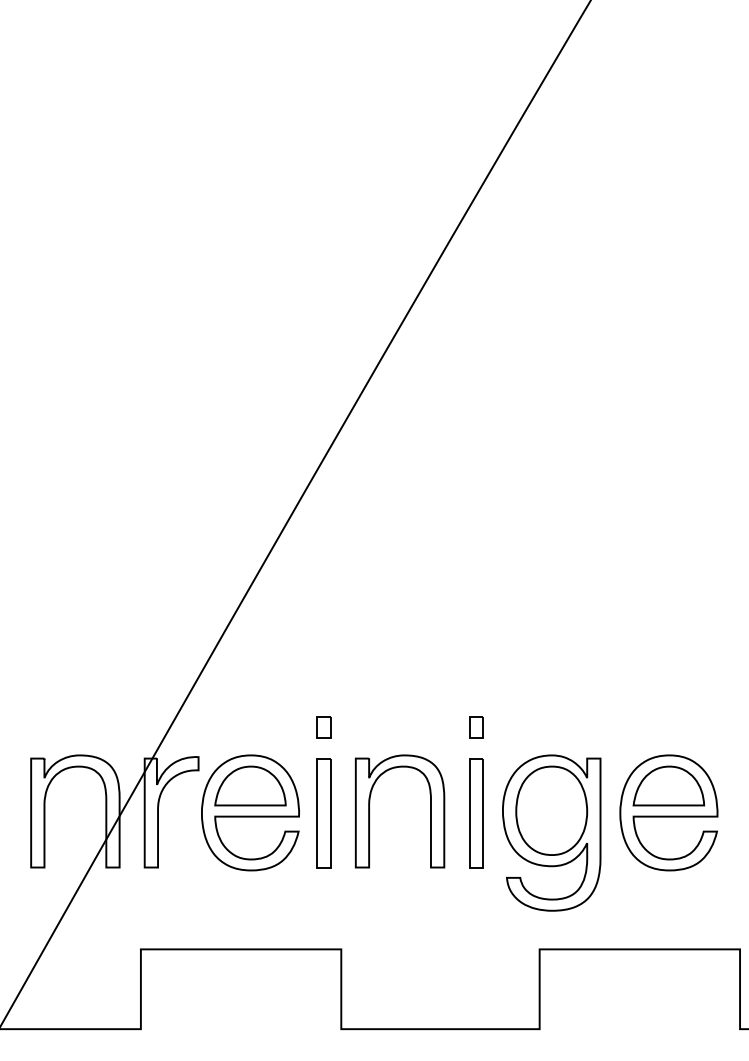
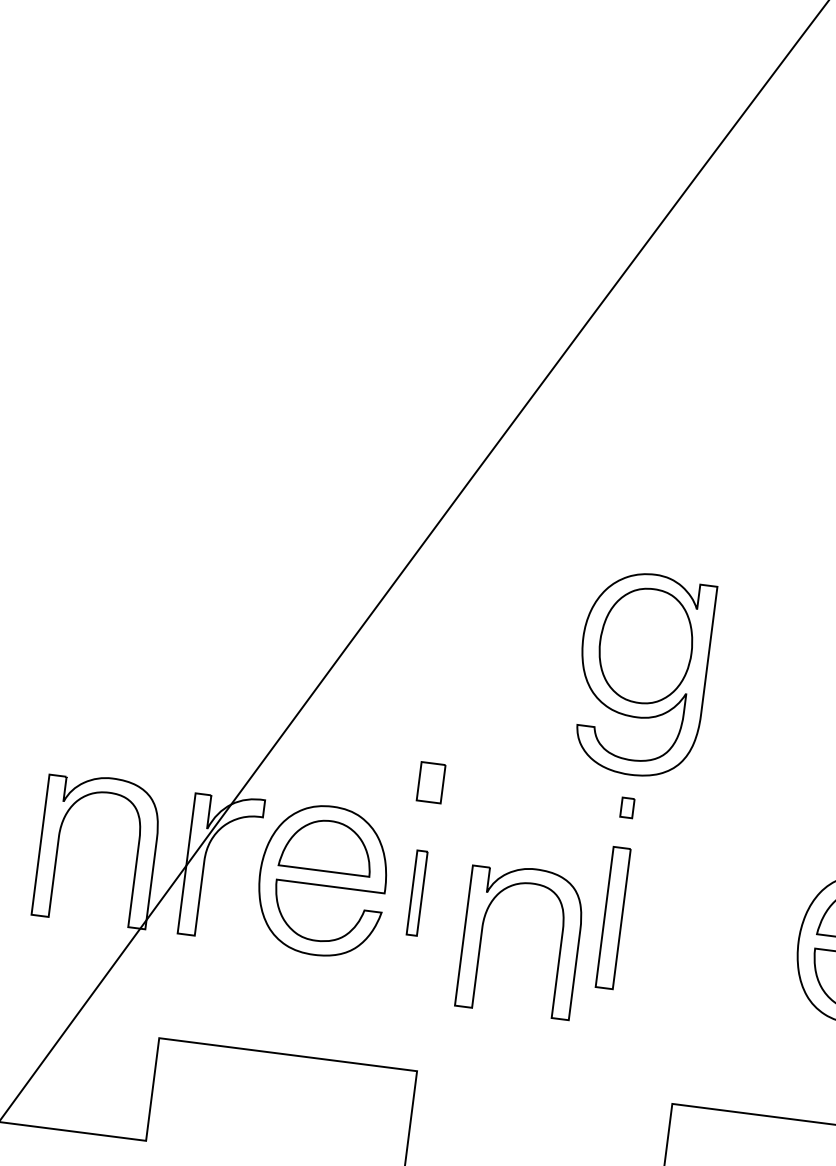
part: (323, 727) -> (430, 782), size x1.4
part: (476, 727) -> (627, 808), size x0.7
part: (369, 811) -> (481, 935), moved
part: (323, 813) -> (416, 893), size x0.6
part: (551, 832) -> (642, 673), moved

